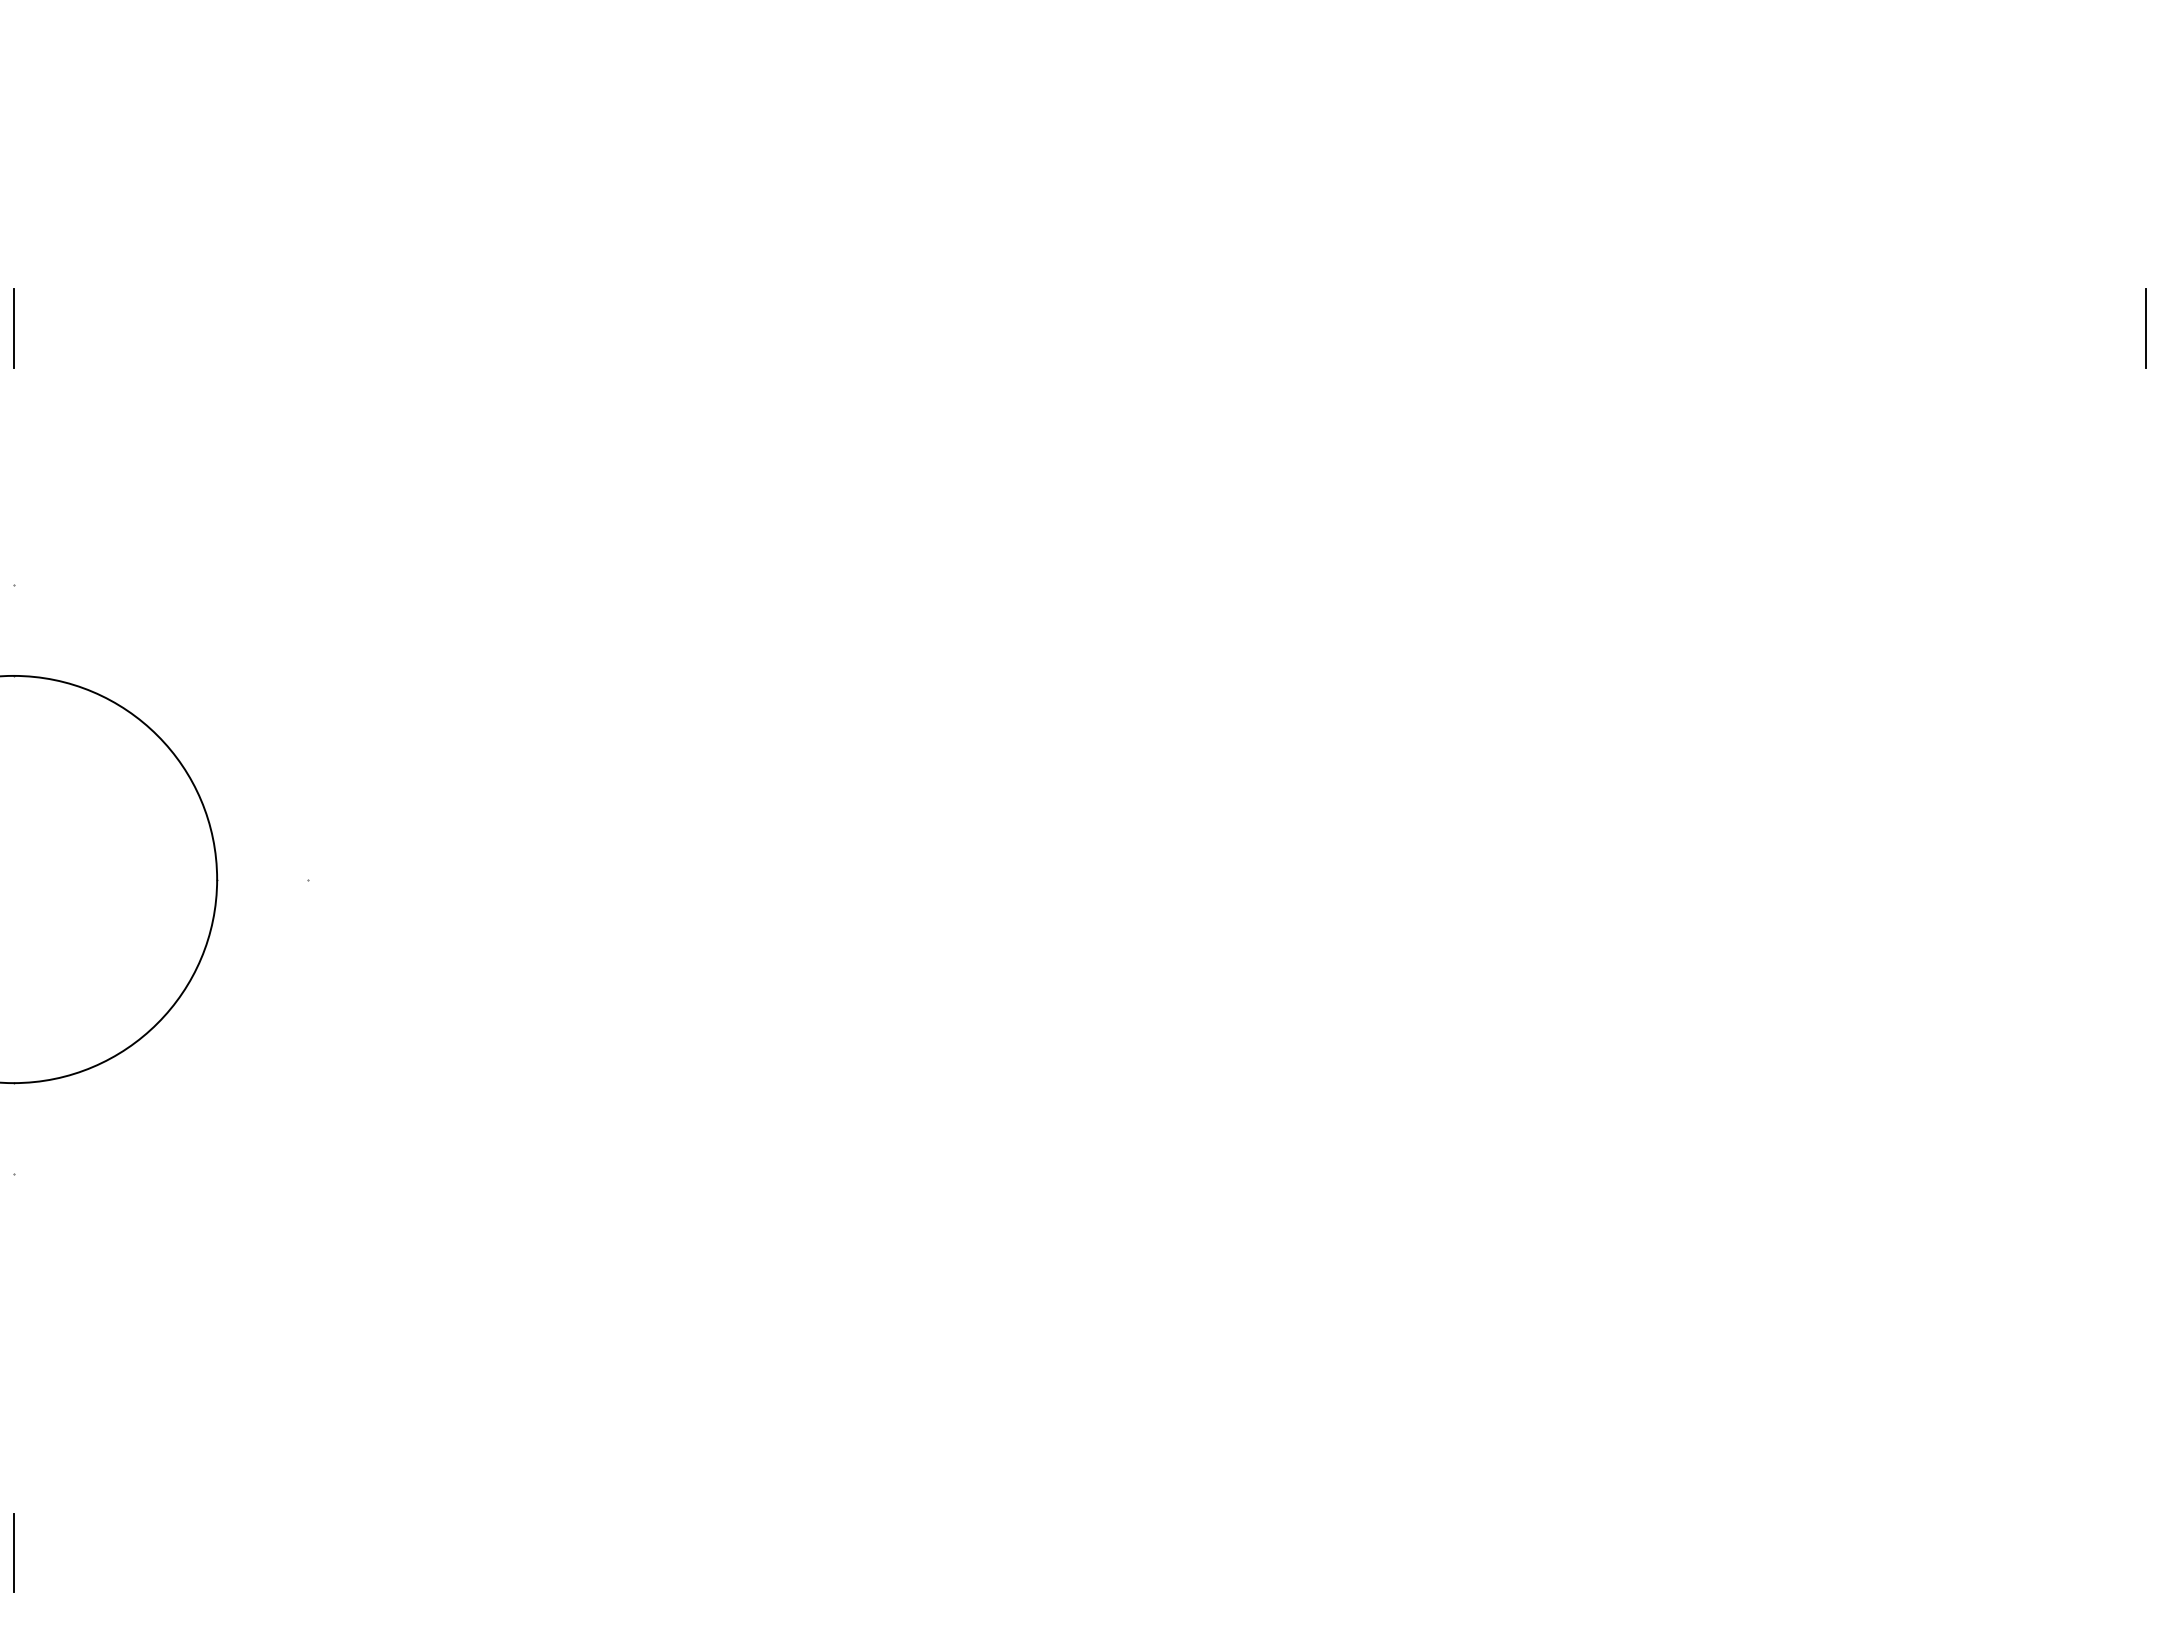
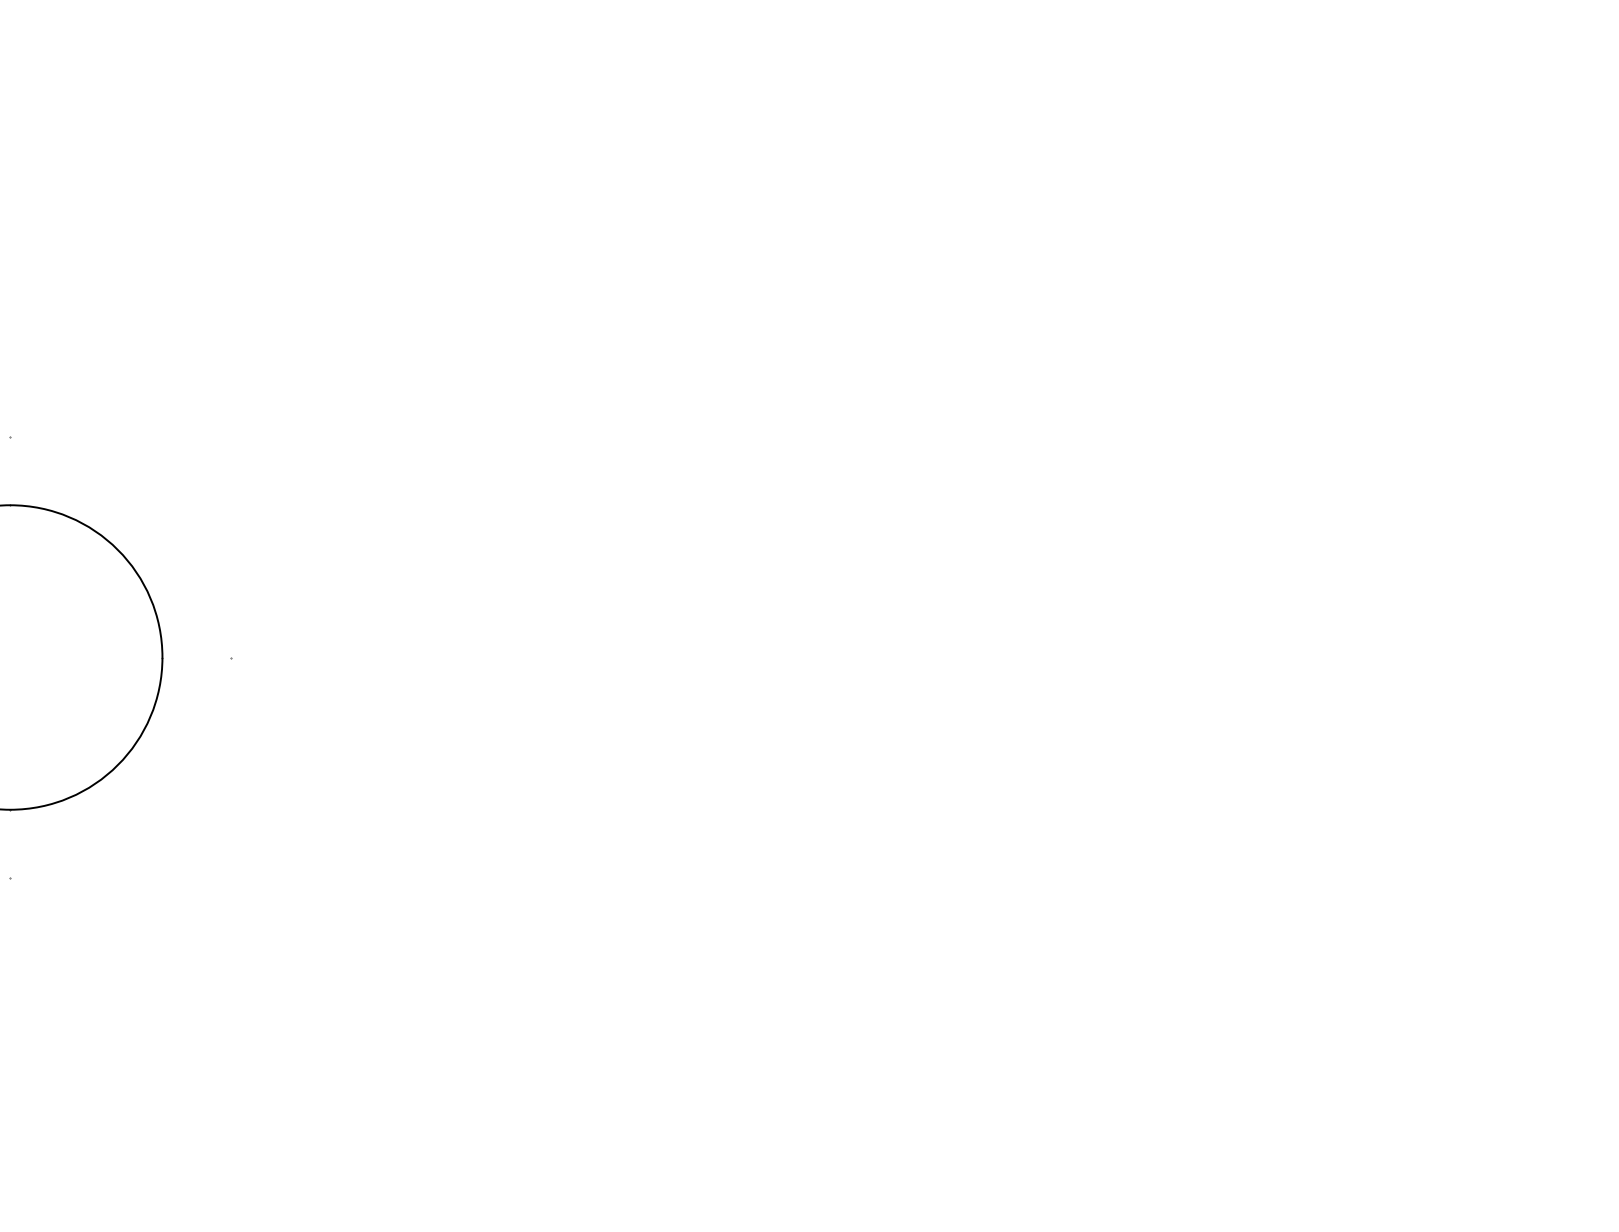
line: (13, 327) -> (10, 244), removed
line: (2145, 327) -> (1604, 244), removed
line: (12, 1553) -> (9, 1161), removed

